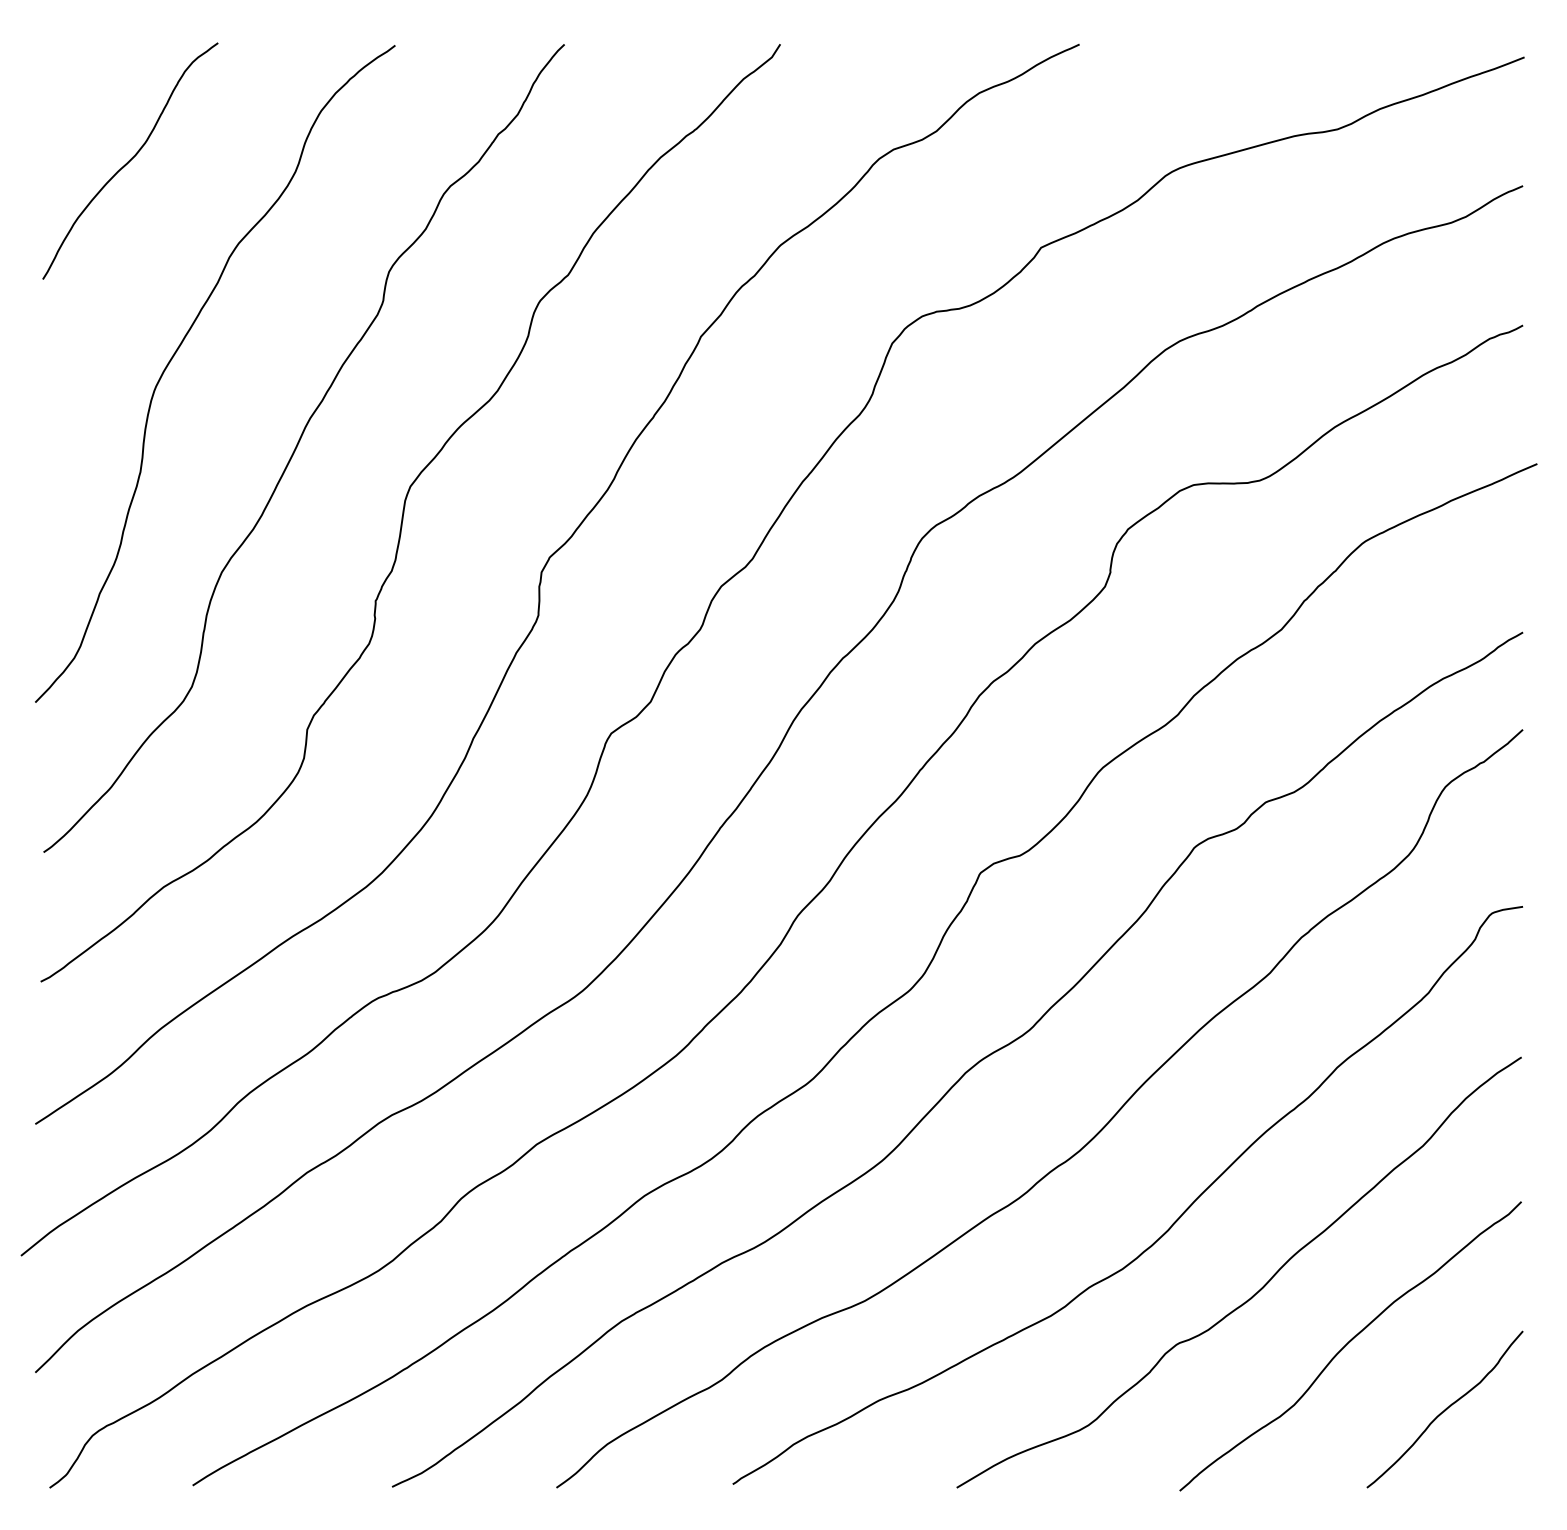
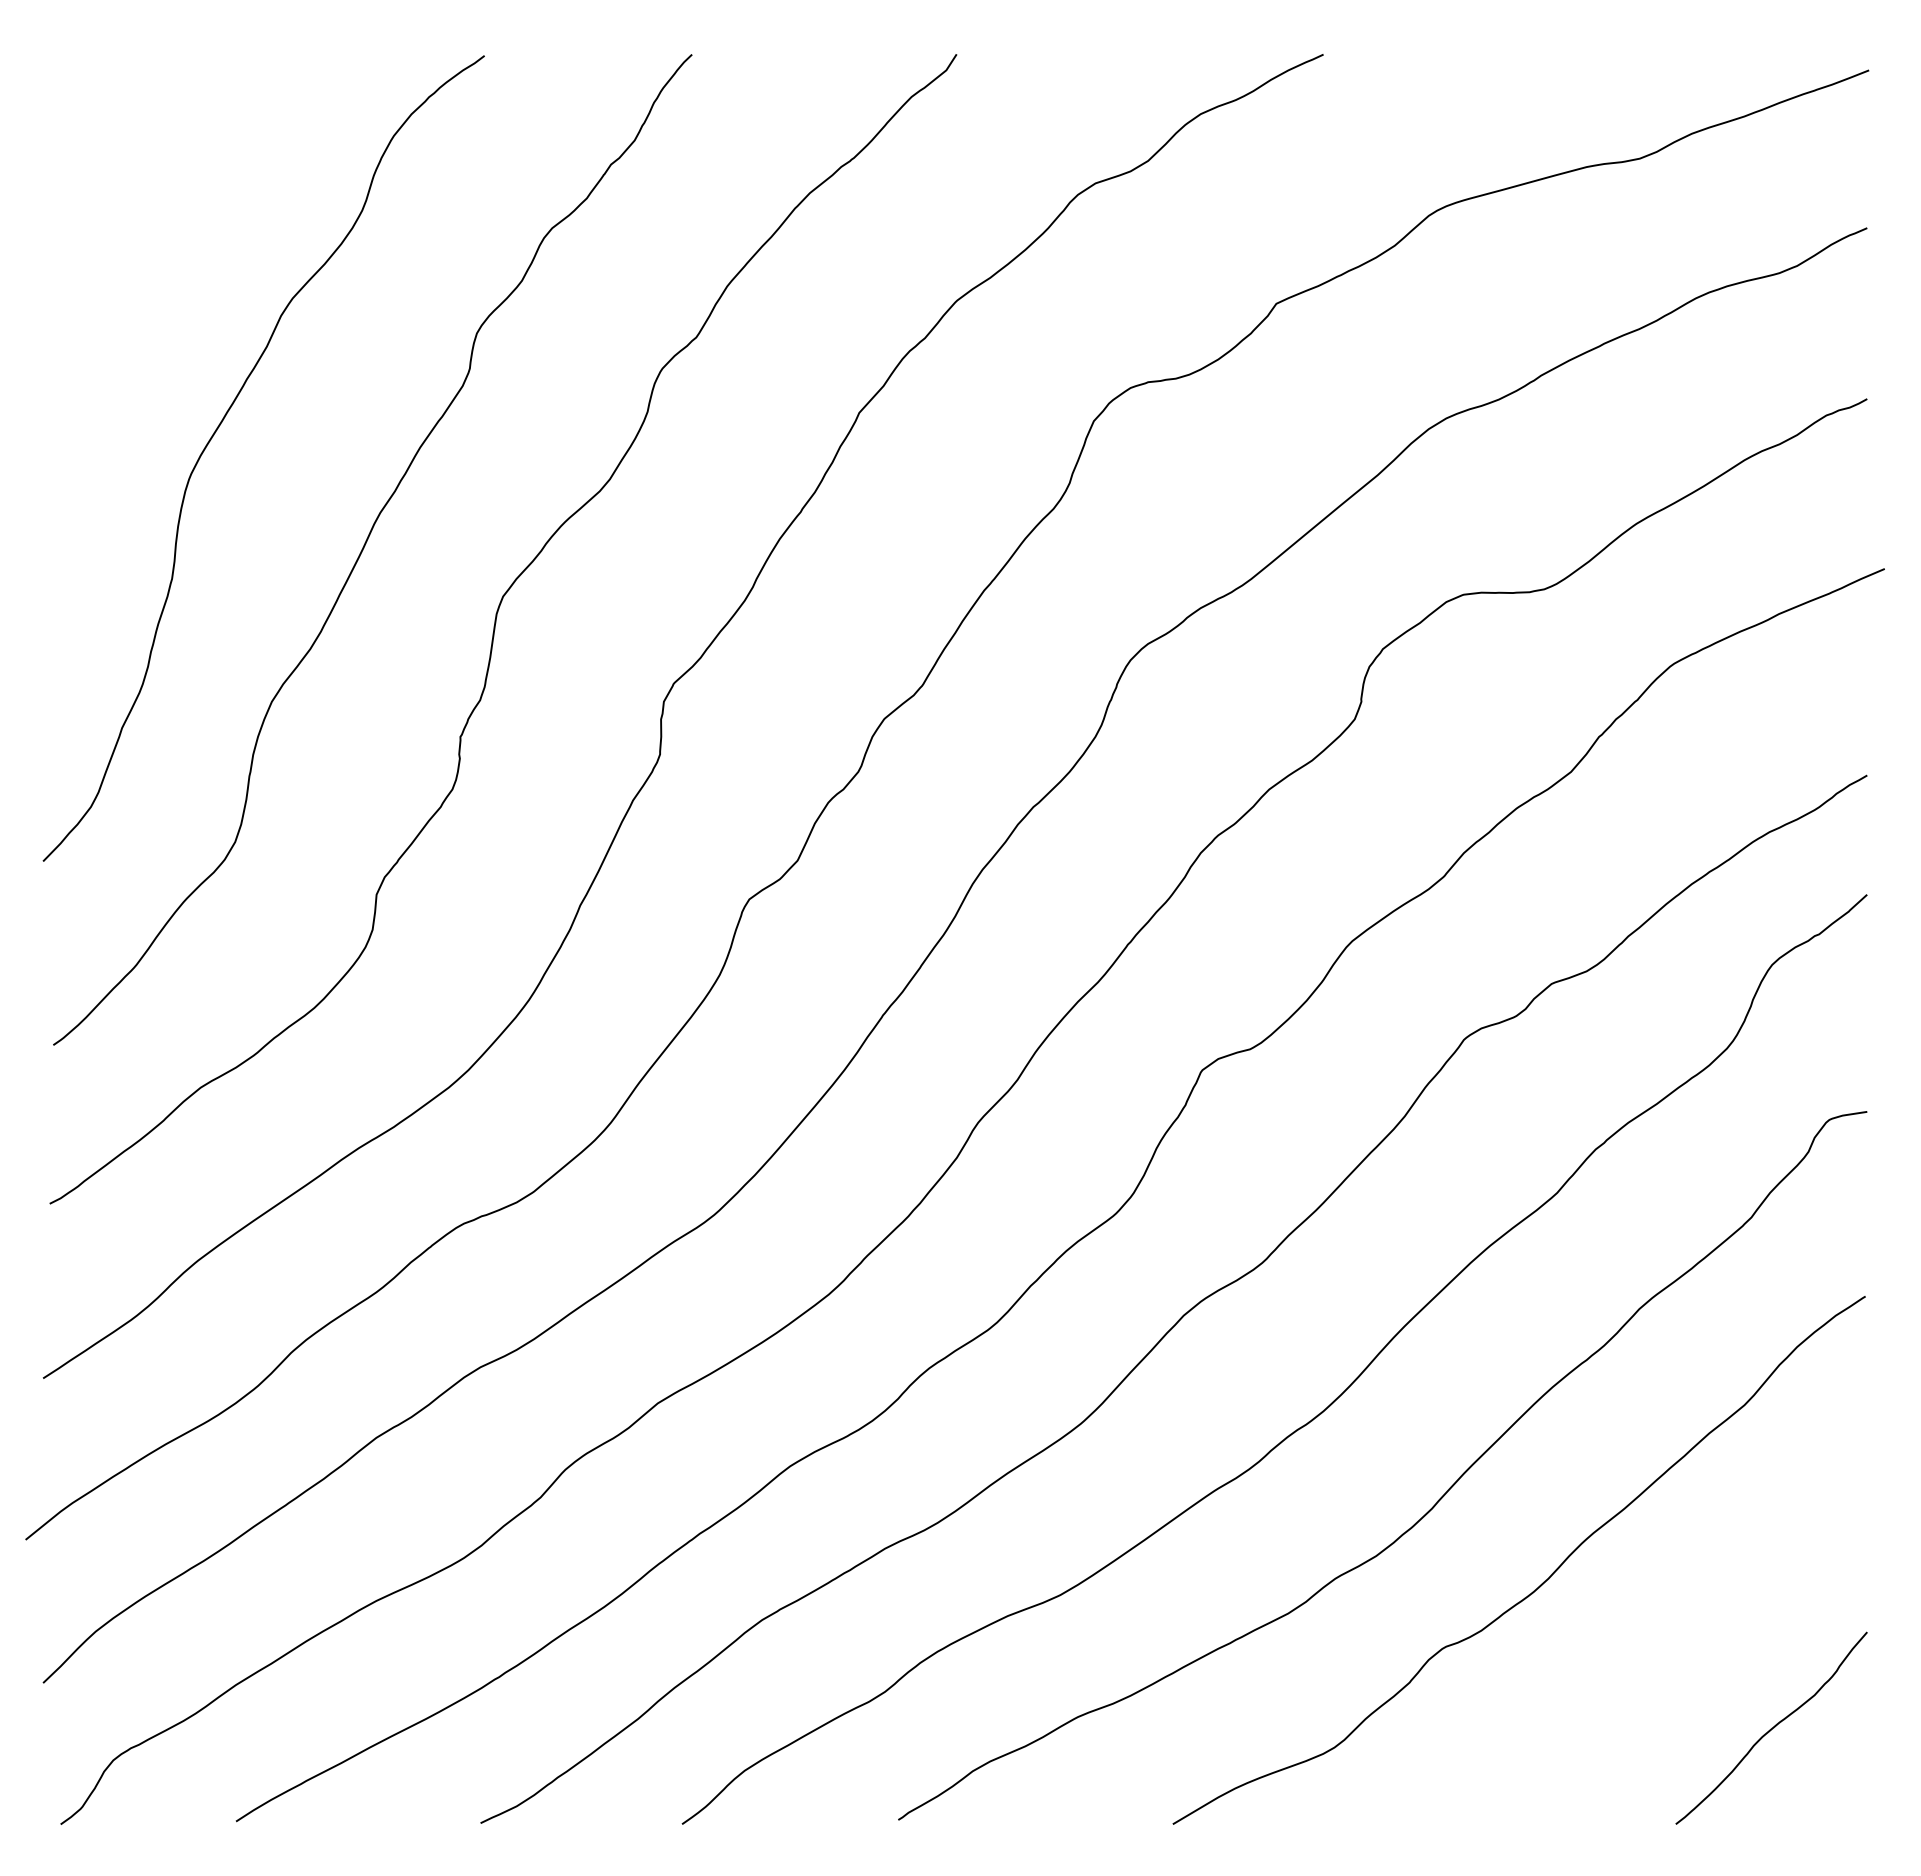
curve: (130, 161) -> (159, 197), removed
curve: (1348, 1343) -> (1653, 1647), removed

